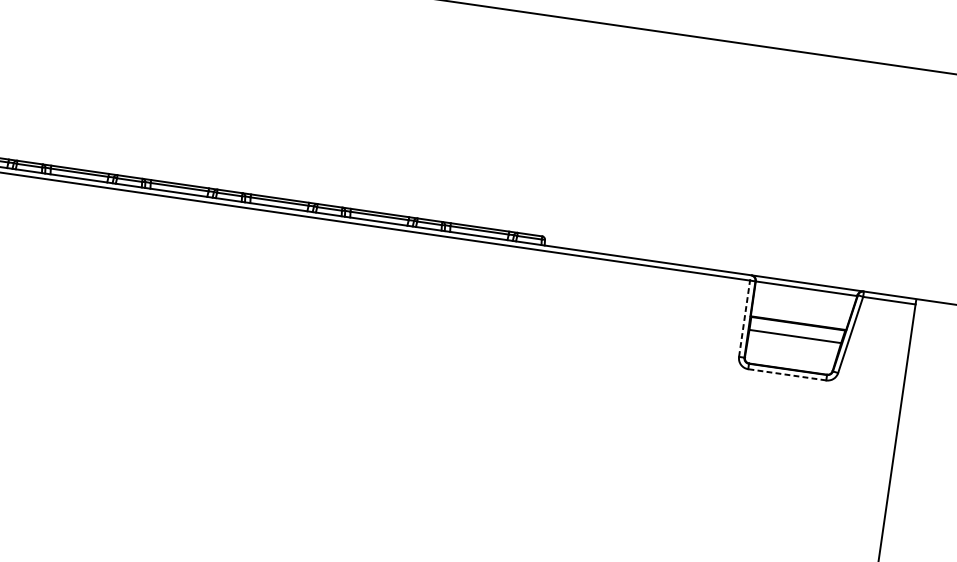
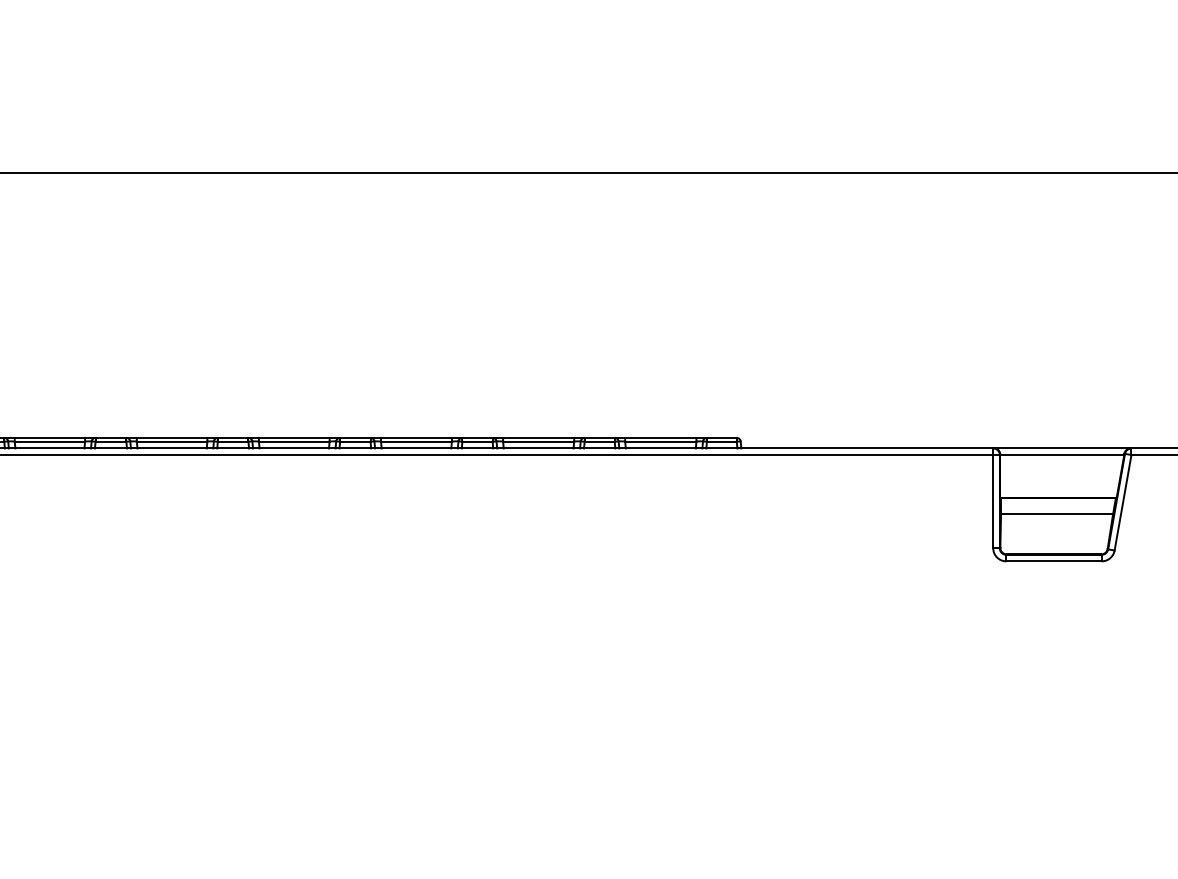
line: (745, 316) -> (993, 498), dashed -> solid
line: (787, 374) -> (1054, 561), dashed -> solid

